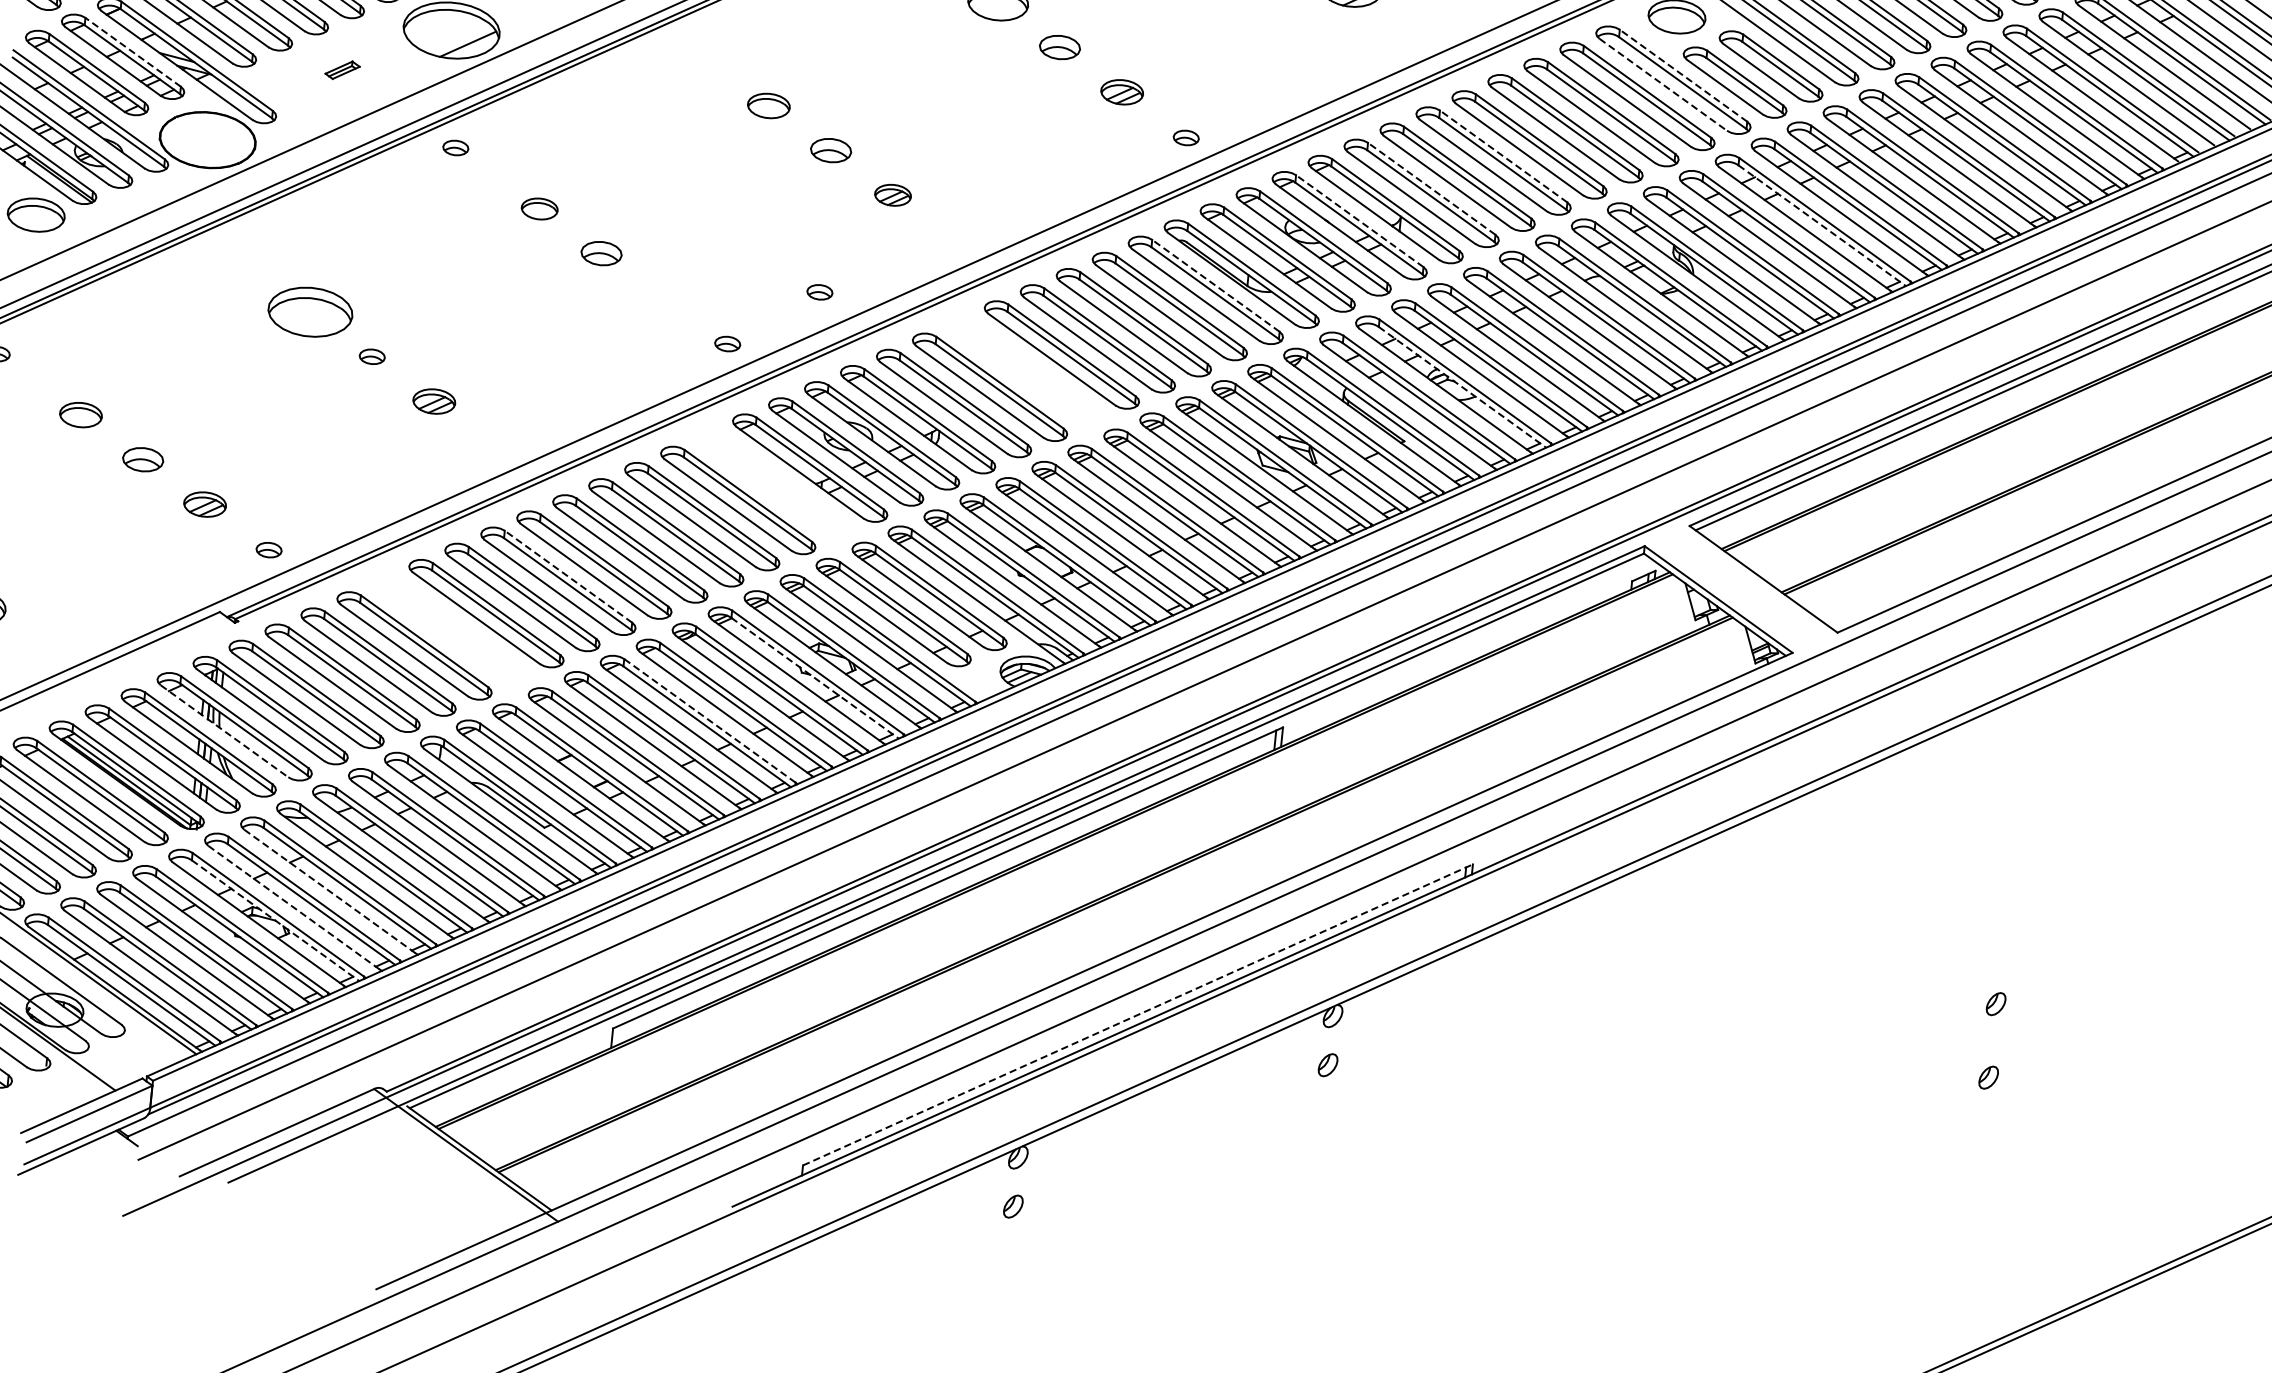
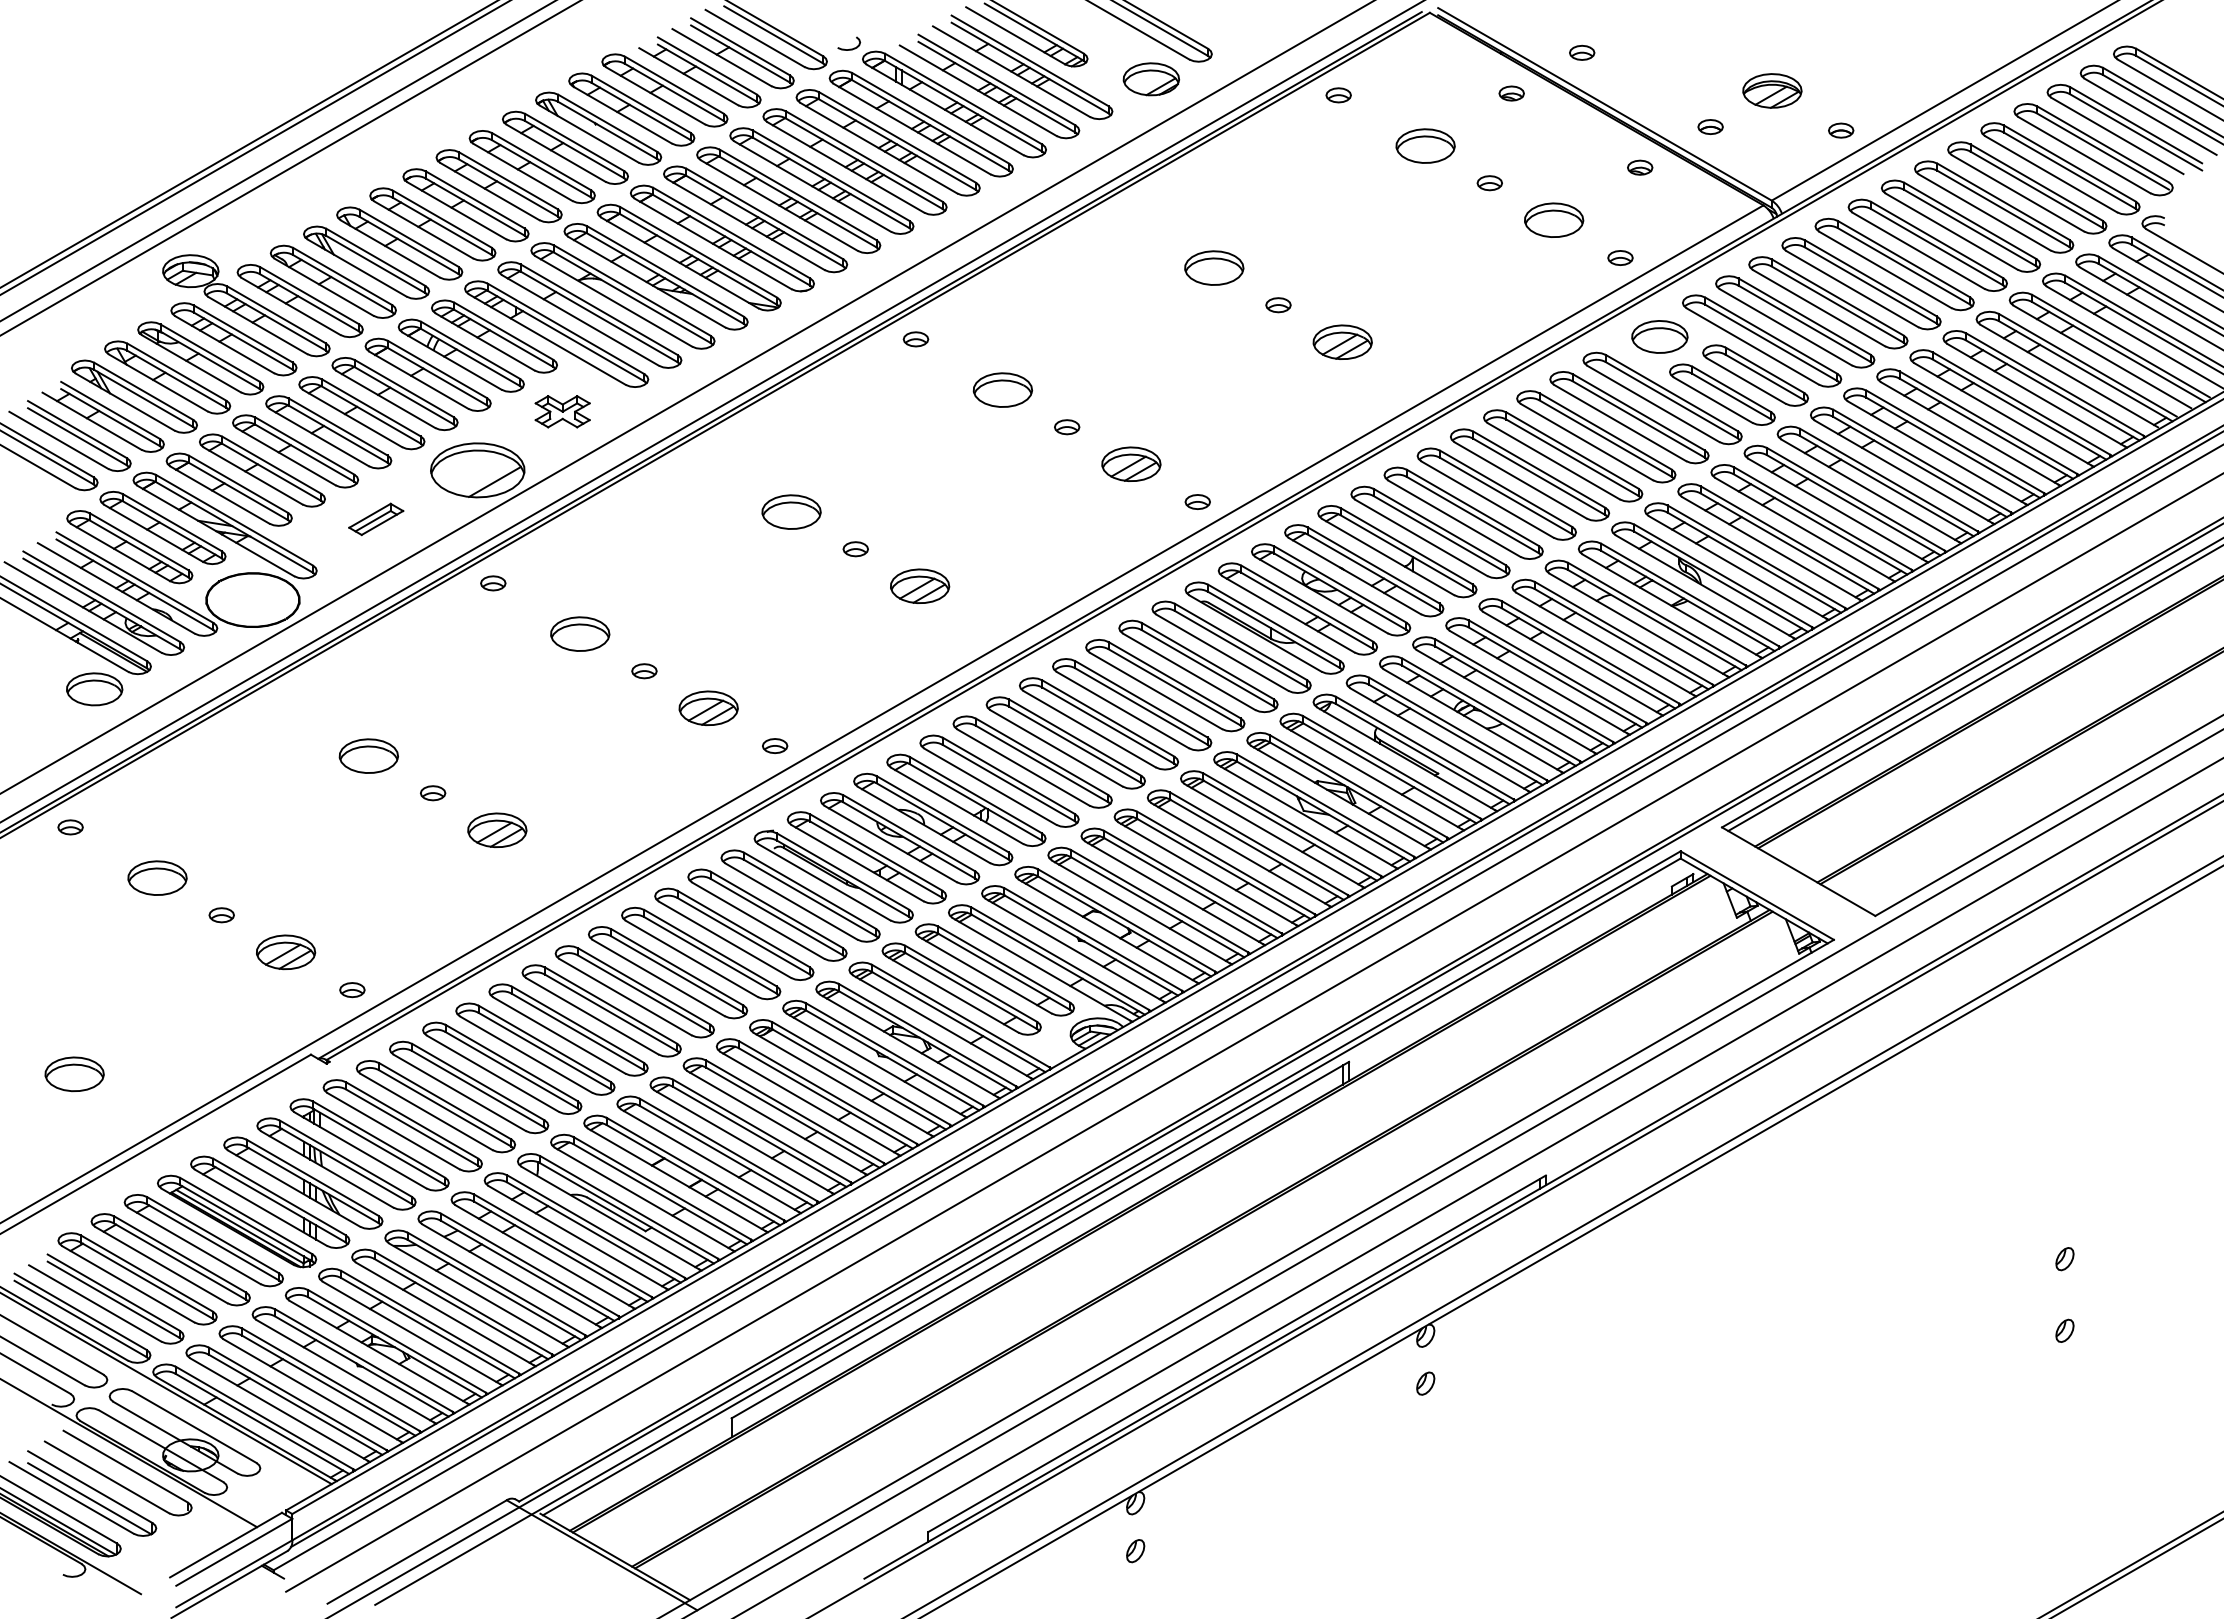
part: (1060, 48) -> (1067, 427), size x0.62
line: (132, 52) -> (171, 522), dashed -> solid
part: (342, 70) -> (376, 519), size x1.67
line: (1683, 75) -> (1671, 392), dashed -> solid
line: (1663, 85) -> (1653, 404), dashed -> solid
part: (1122, 91) -> (1131, 463), size x1.43
part: (768, 105) -> (791, 511), size x1.43
part: (830, 150) -> (855, 549), size x0.62
line: (1503, 156) -> (1505, 488), dashed -> solid
line: (1431, 188) -> (1439, 526), dashed -> solid
part: (893, 194) -> (920, 585), size x1.67
part: (539, 208) -> (580, 633), size x1.67
line: (1359, 221) -> (1373, 565), dashed -> solid
line: (1823, 225) -> (1821, 524), dashed -> solid
part: (601, 254) -> (644, 671), size x0.62
line: (1215, 285) -> (1240, 641), dashed -> solid
part: (820, 291) -> (859, 686), removed
part: (663, 297) -> (708, 707), added
part: (310, 311) -> (368, 755), size x0.71
part: (1025, 370) -> (1065, 742), added
line: (1462, 388) -> (1489, 716), dashed -> solid
part: (434, 401) -> (497, 830), size x1.43
part: (81, 414) -> (157, 877), size x1.43
part: (142, 460) -> (221, 915), size x0.62
part: (773, 483) -> (833, 876), added
part: (205, 504) -> (286, 952), size x1.43
line: (567, 576) -> (643, 986), dashed -> solid
part: (450, 629) -> (535, 1048), added
line: (815, 678) -> (892, 1060), dashed -> solid
line: (709, 720) -> (794, 1111), dashed -> solid
line: (224, 731) -> (327, 1169), dashed -> solid
line: (329, 891) -> (444, 1313), dashed -> solid
line: (293, 908) -> (411, 1333), dashed -> solid
line: (276, 920) -> (395, 1347), dashed -> solid
line: (1138, 1014) -> (1237, 1353), dashed -> solid

